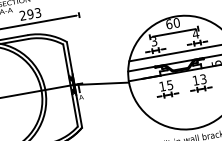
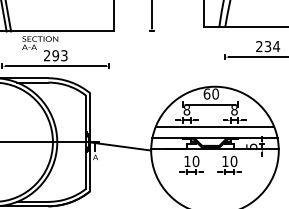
text: (195, 34) -> (234, 110), 4 -> 8
text: (153, 41) -> (186, 109), 3 -> 8
text: (203, 79) -> (233, 161), 13 -> 10
text: (169, 85) -> (195, 161), 15 -> 10

